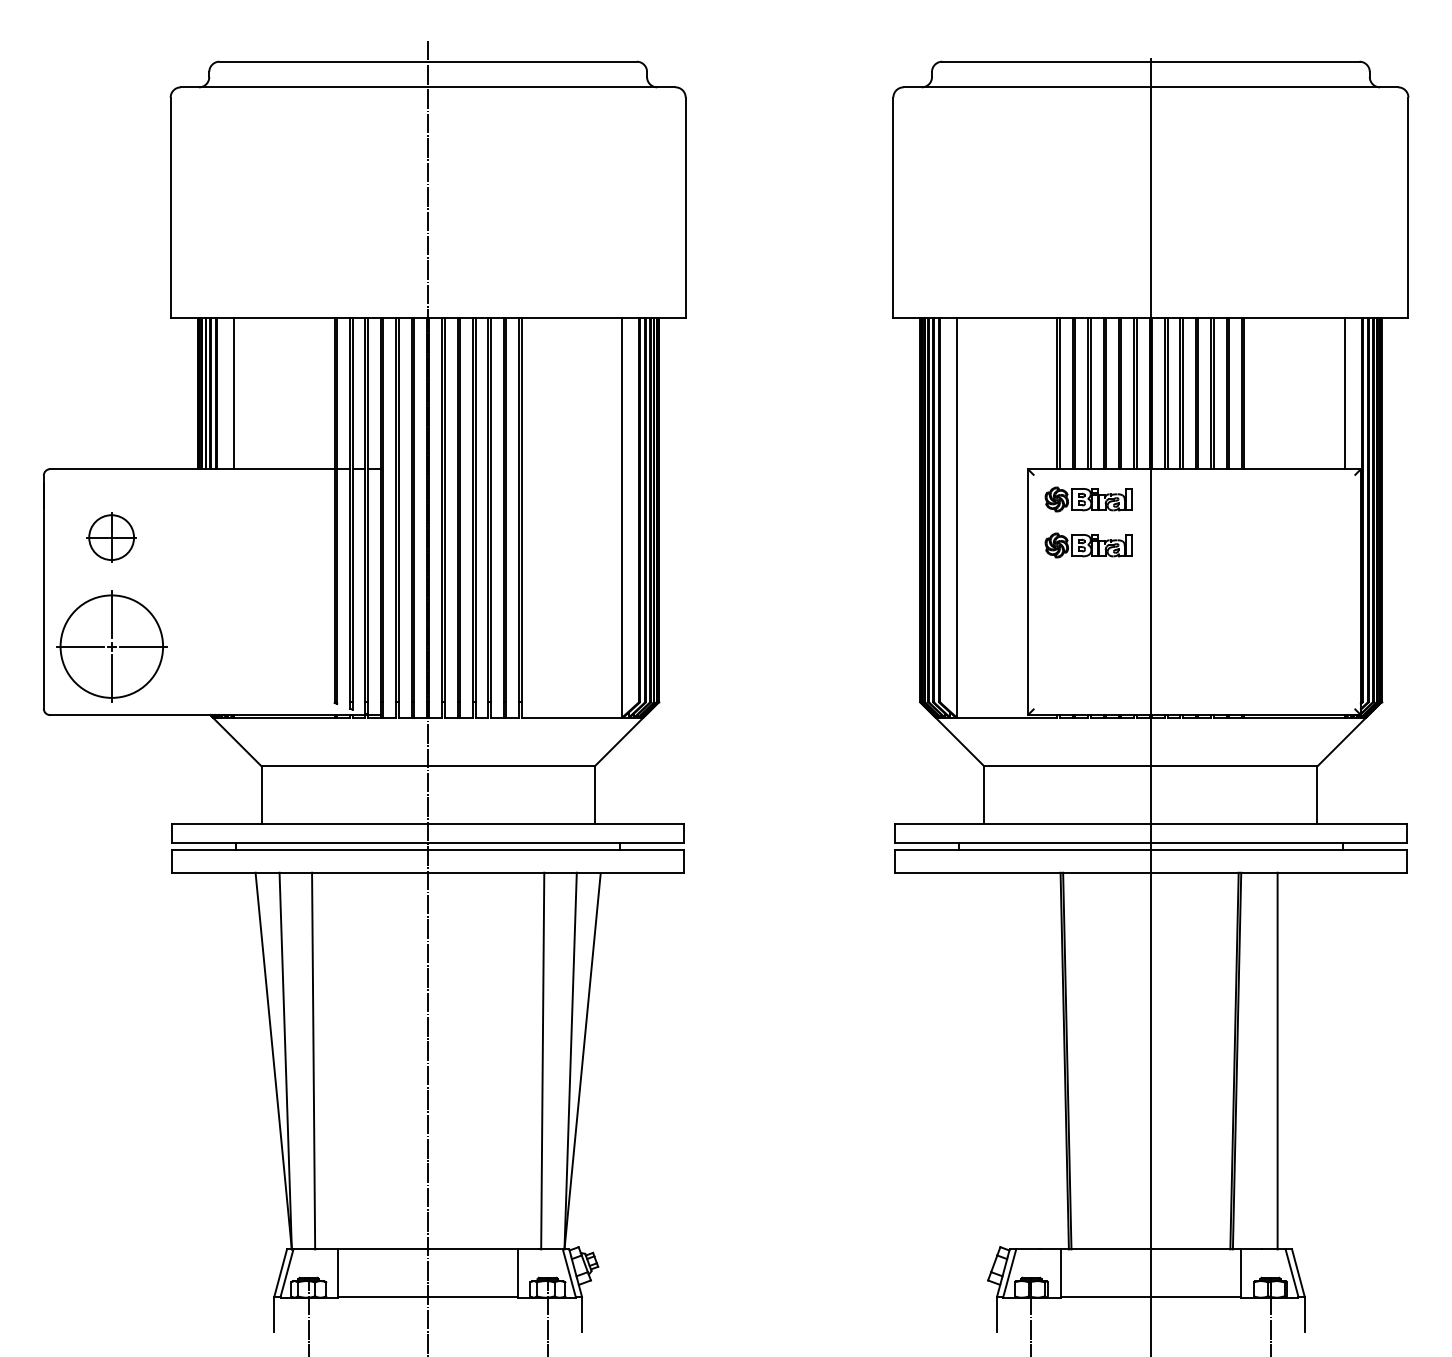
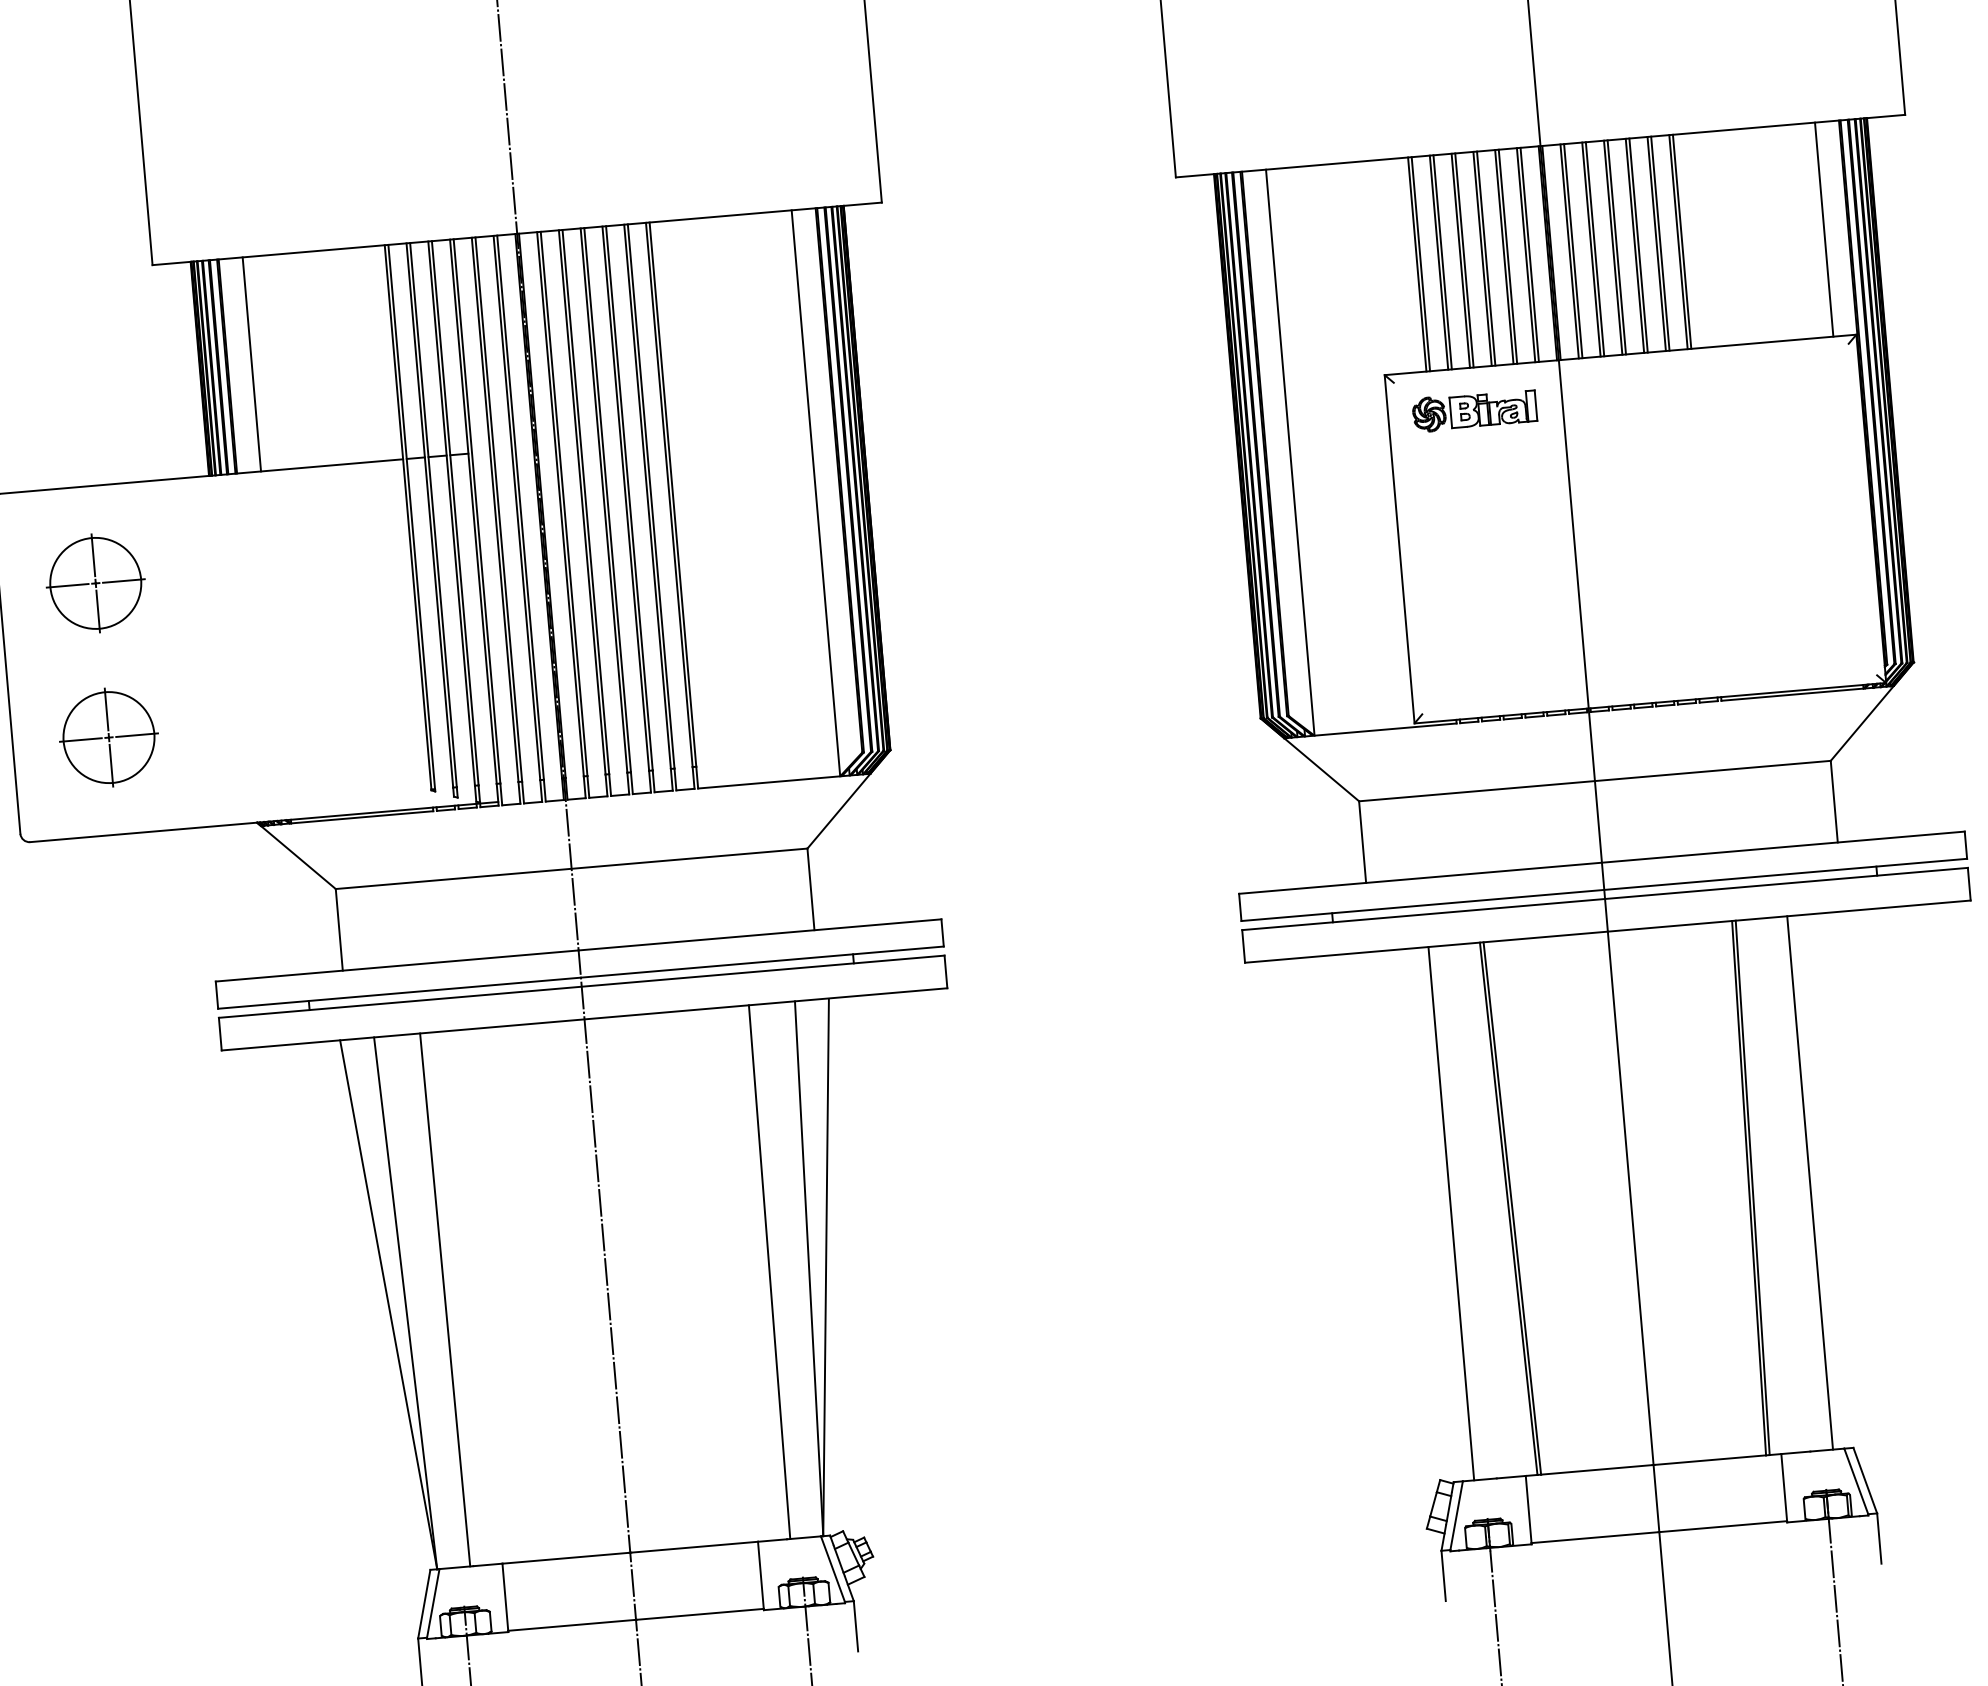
part: (111, 537) -> (95, 583), size x1.43
part: (1088, 545) -> (1479, 475), removed
part: (111, 646) -> (108, 737), size x0.62
line: (1024, 1060) -> (1451, 1212), added

